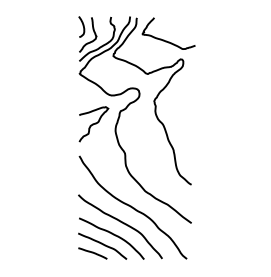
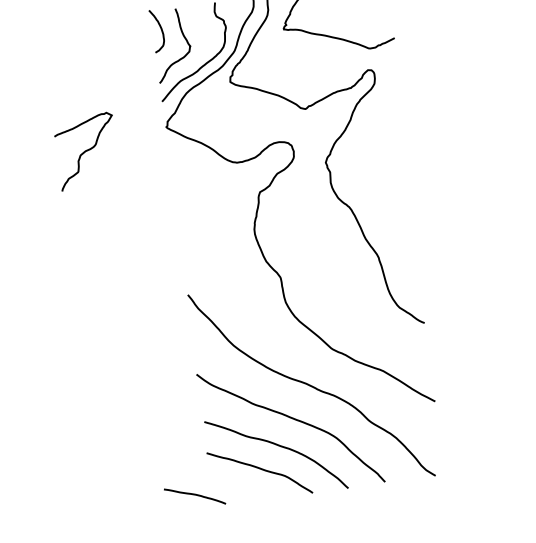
curve: (93, 124) -> (85, 151), moved
line: (92, 253) -> (194, 496), moved

